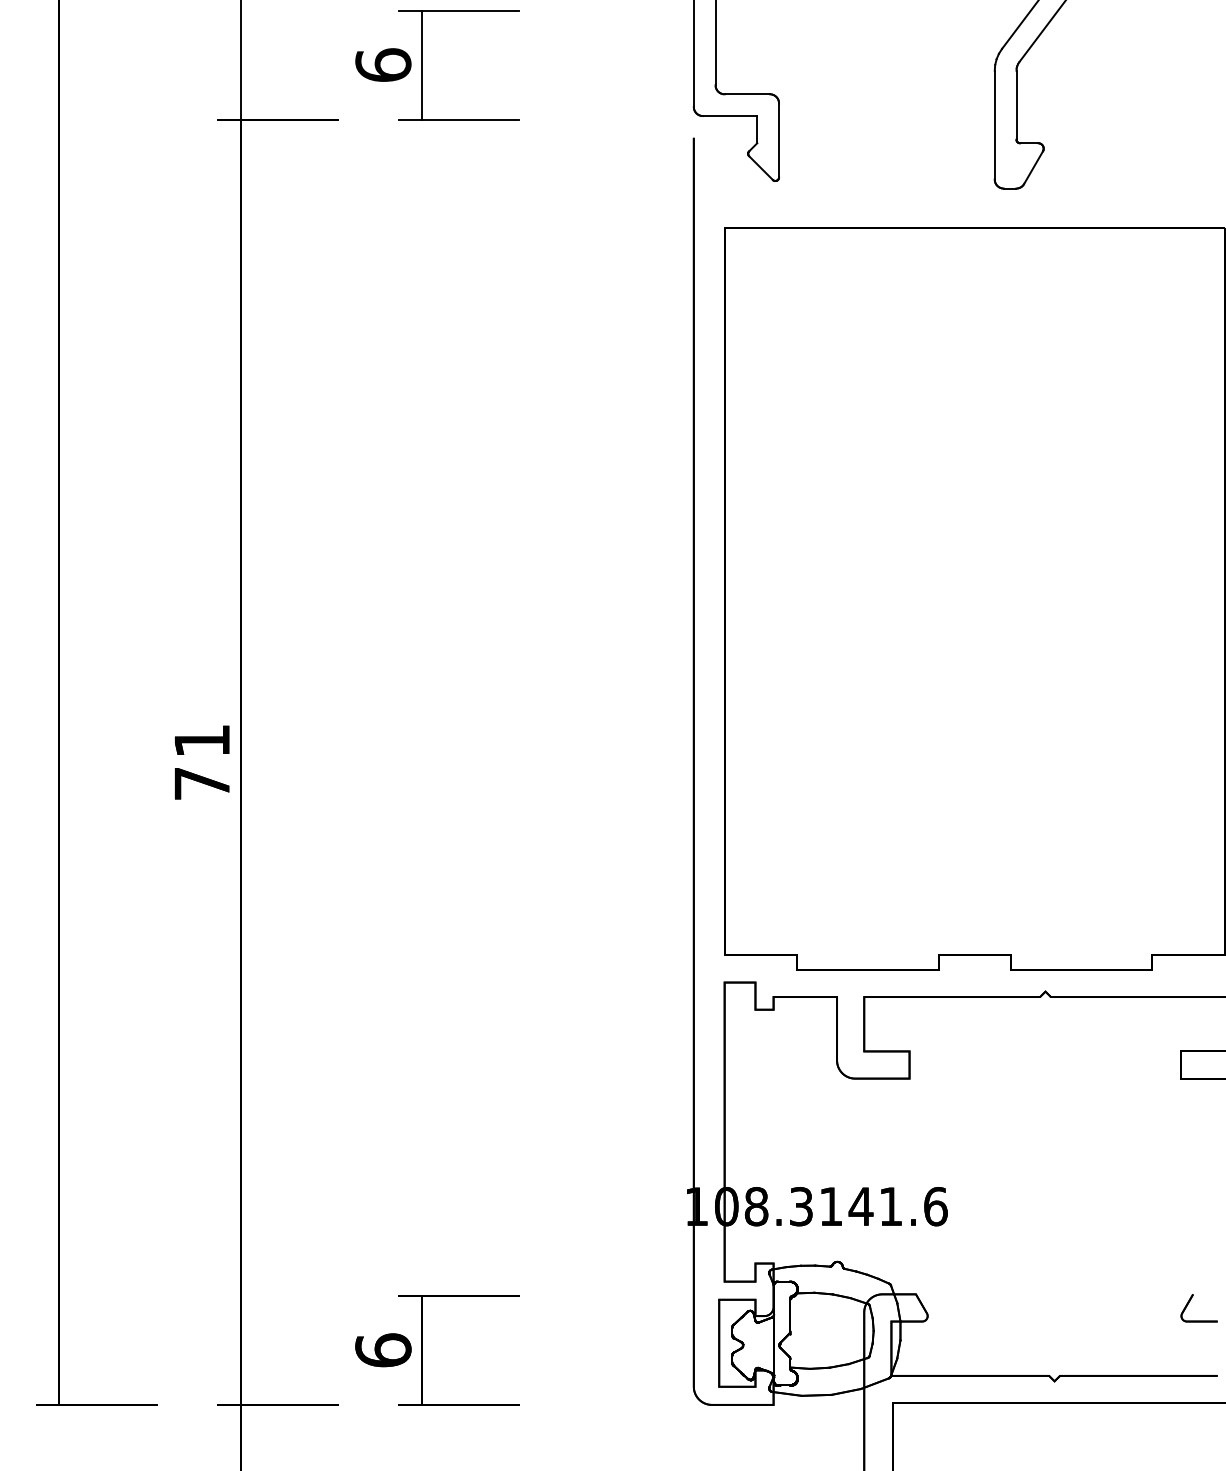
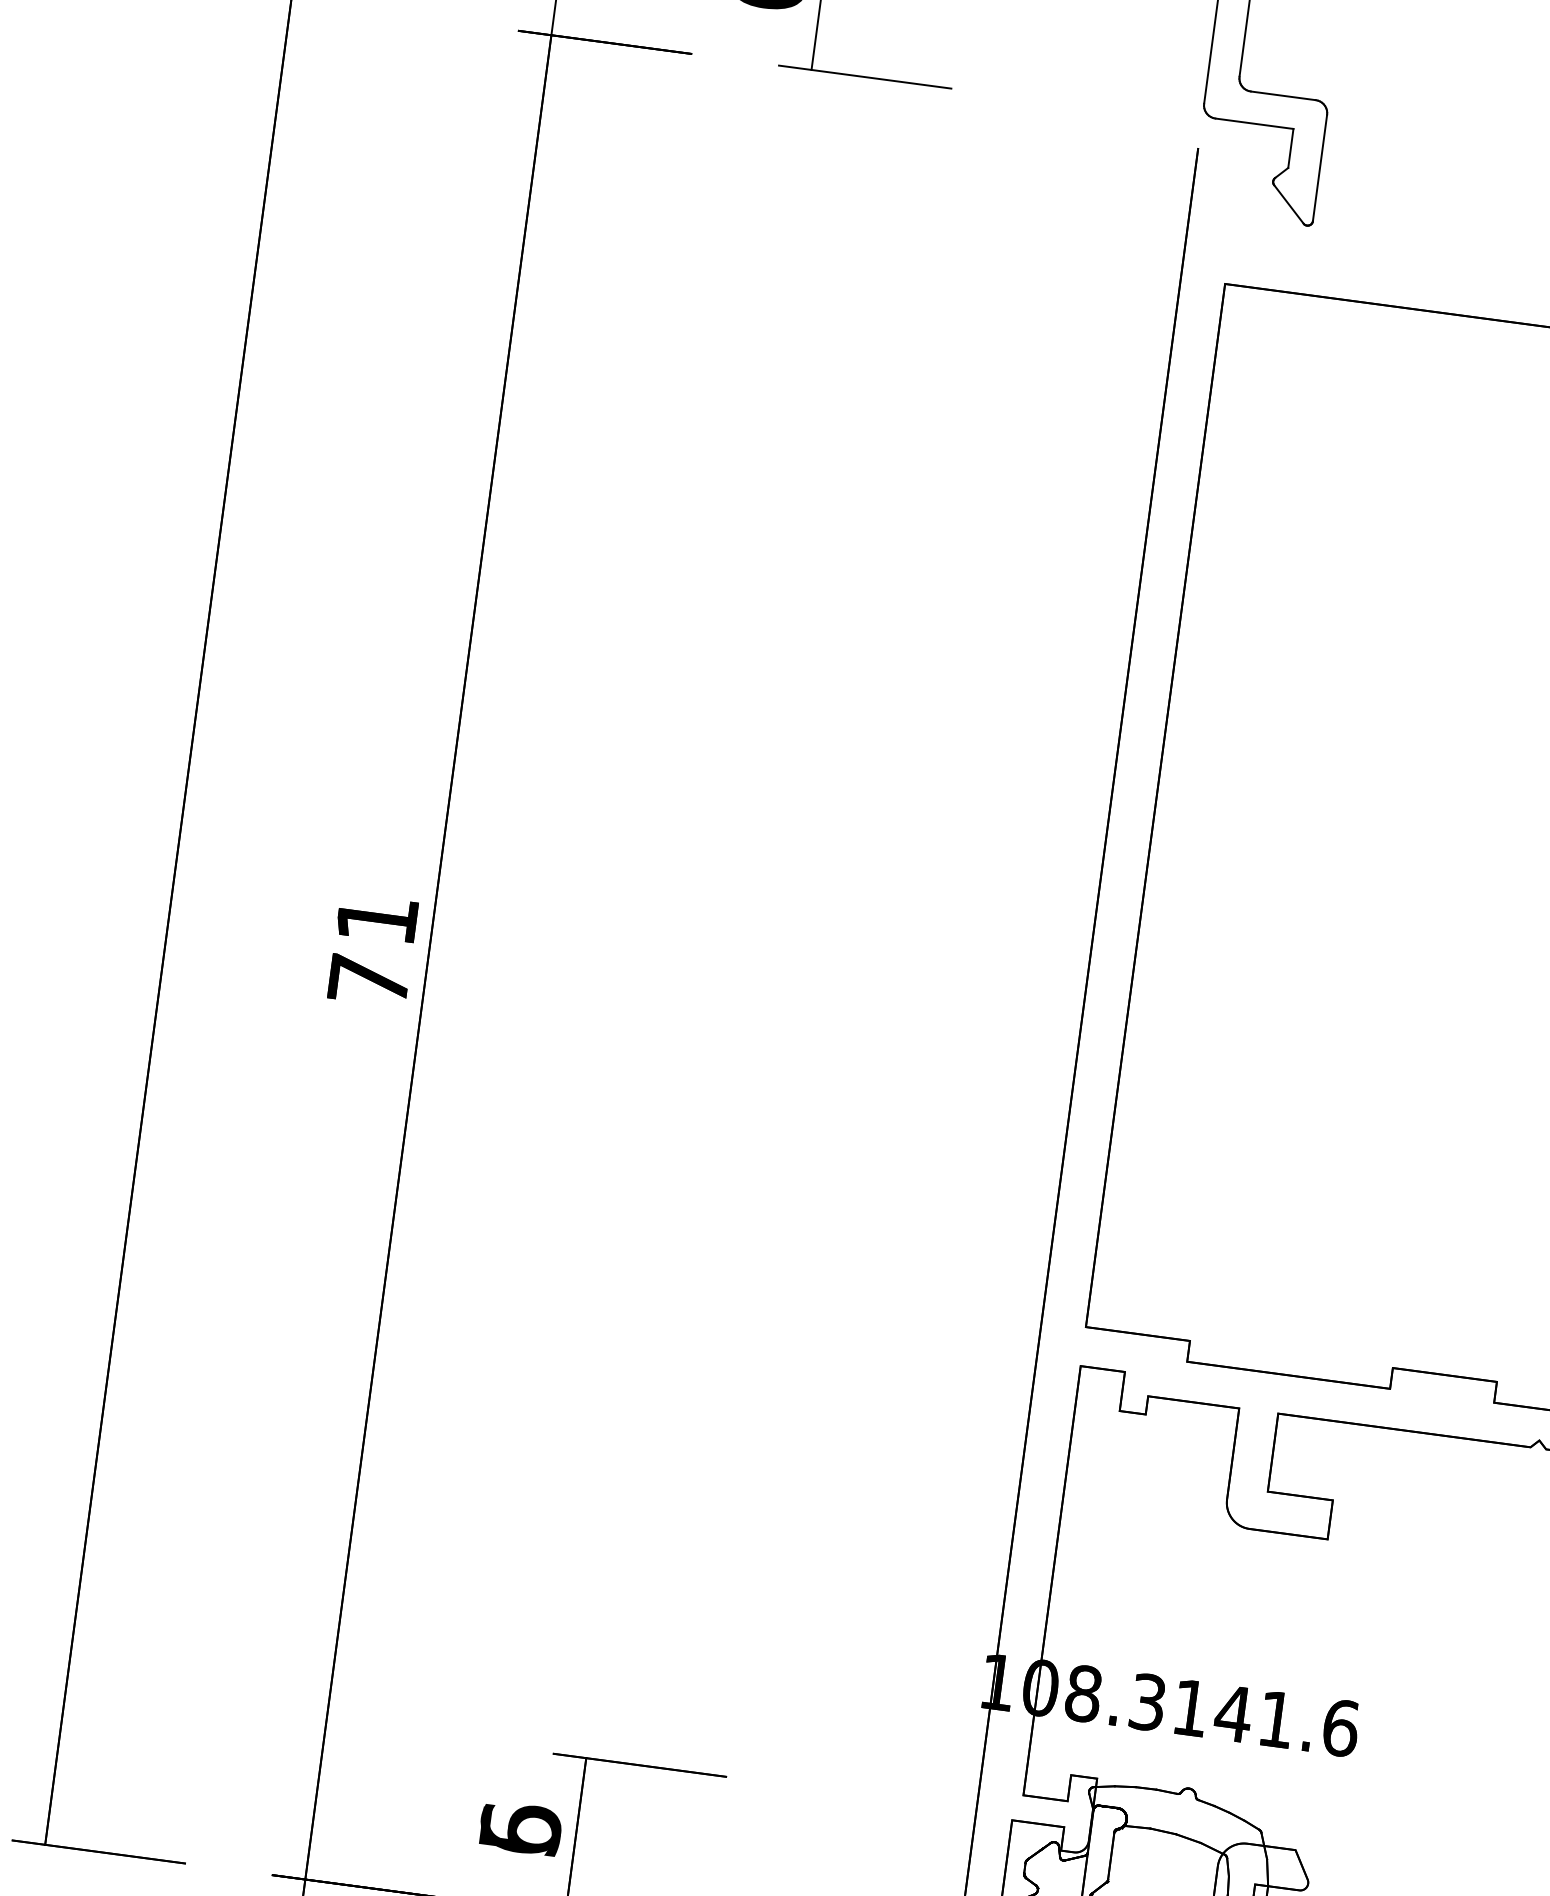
text: (383, 1350) -> (520, 1828), 6 -> 5

